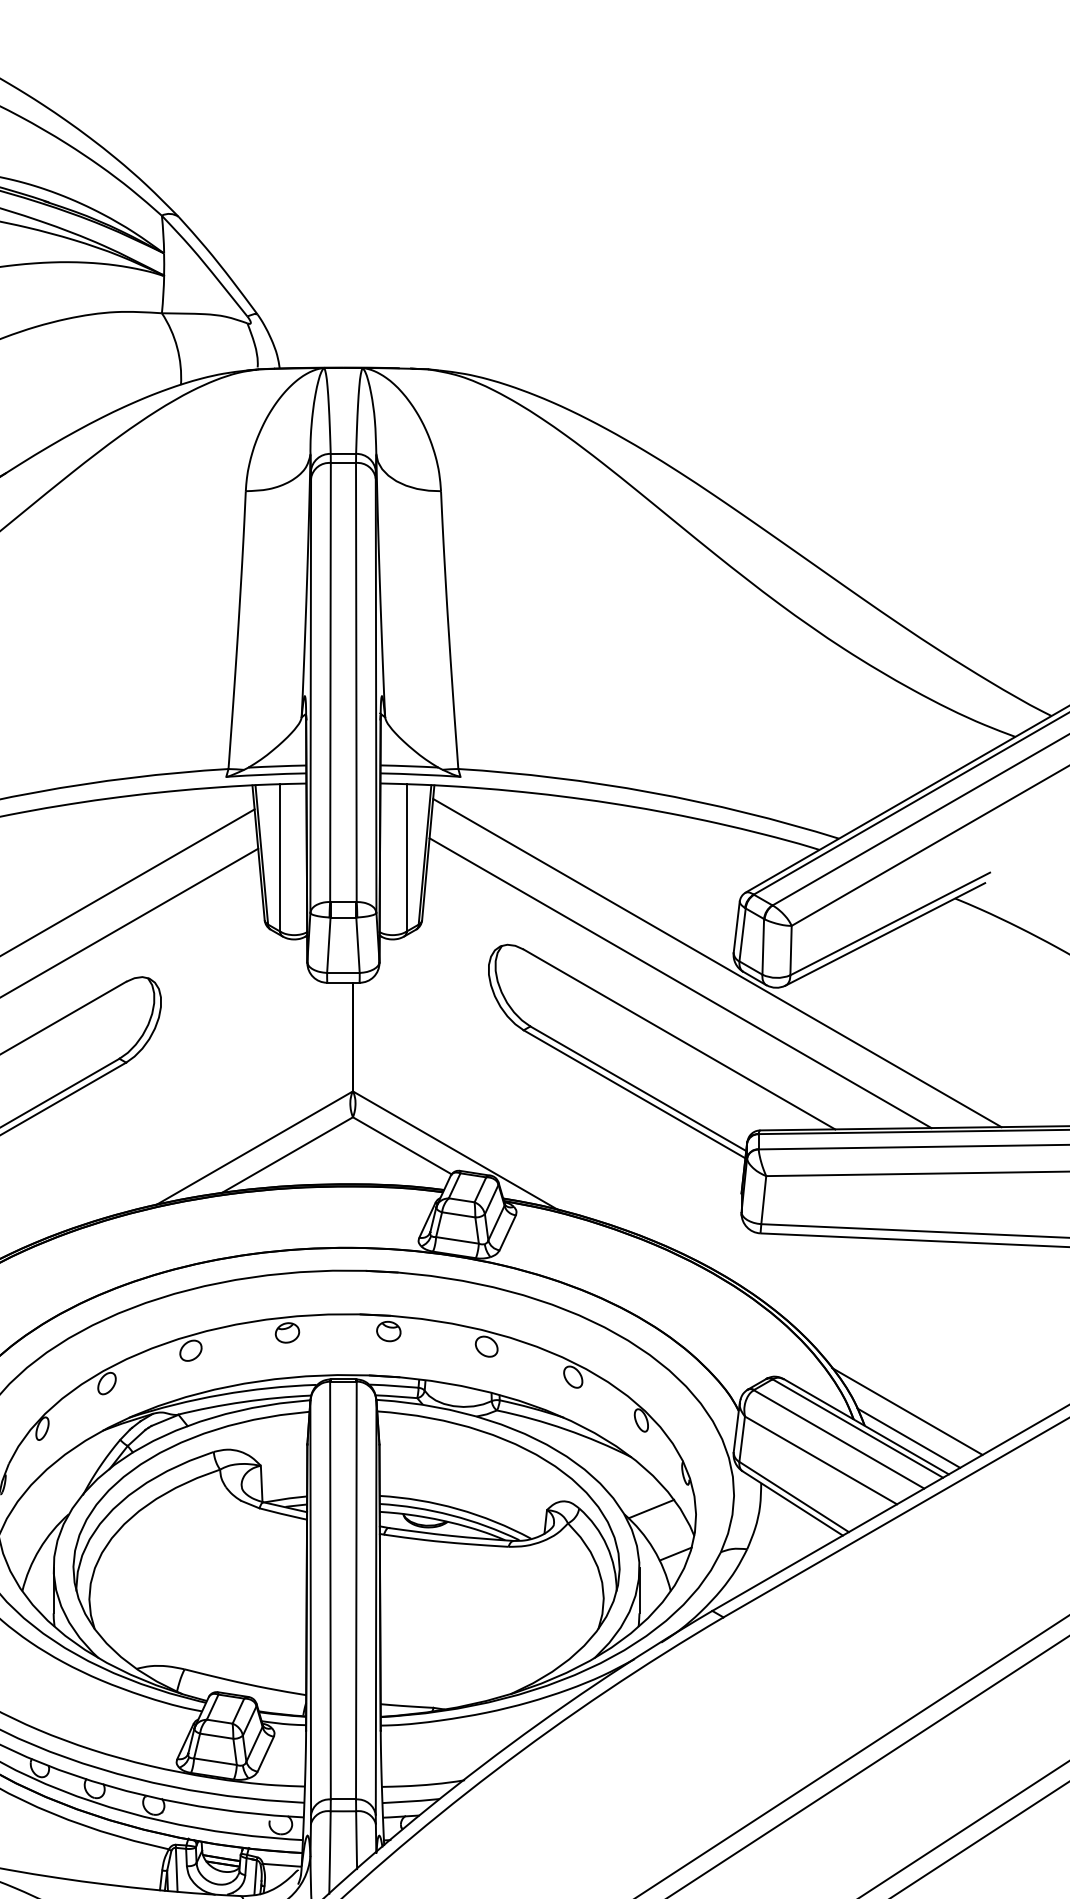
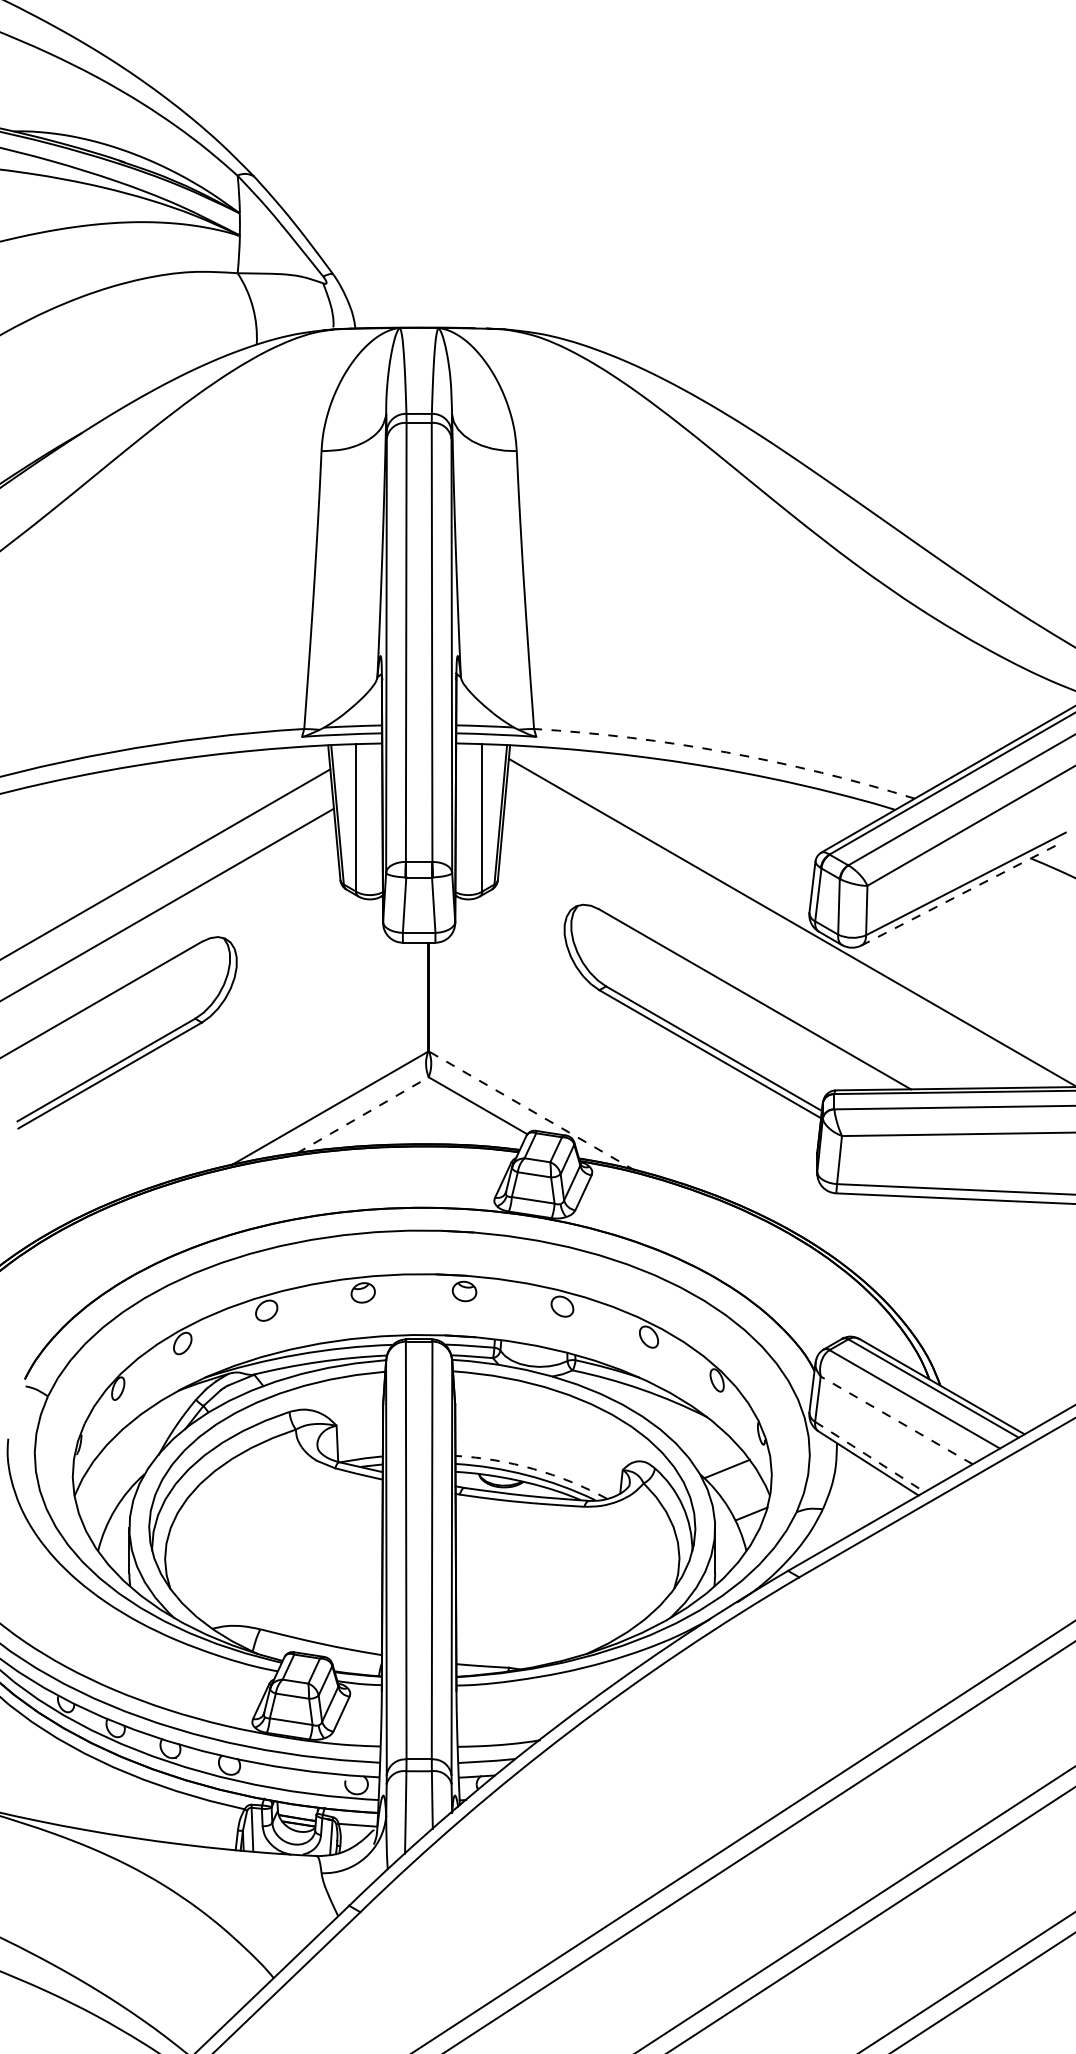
arc: (650, 792) -> (726, 752), solid -> dashed
line: (885, 934) -> (961, 894), solid -> dashed
line: (680, 983) -> (756, 943), removed
line: (455, 1150) -> (531, 1110), solid -> dashed
line: (286, 1155) -> (362, 1115), solid -> dashed
line: (906, 1411) -> (982, 1371), removed
line: (908, 1437) -> (984, 1397), removed
line: (820, 1460) -> (896, 1420), solid -> dashed
line: (794, 1497) -> (870, 1457), solid -> dashed
arc: (457, 1509) -> (533, 1469), solid -> dashed

